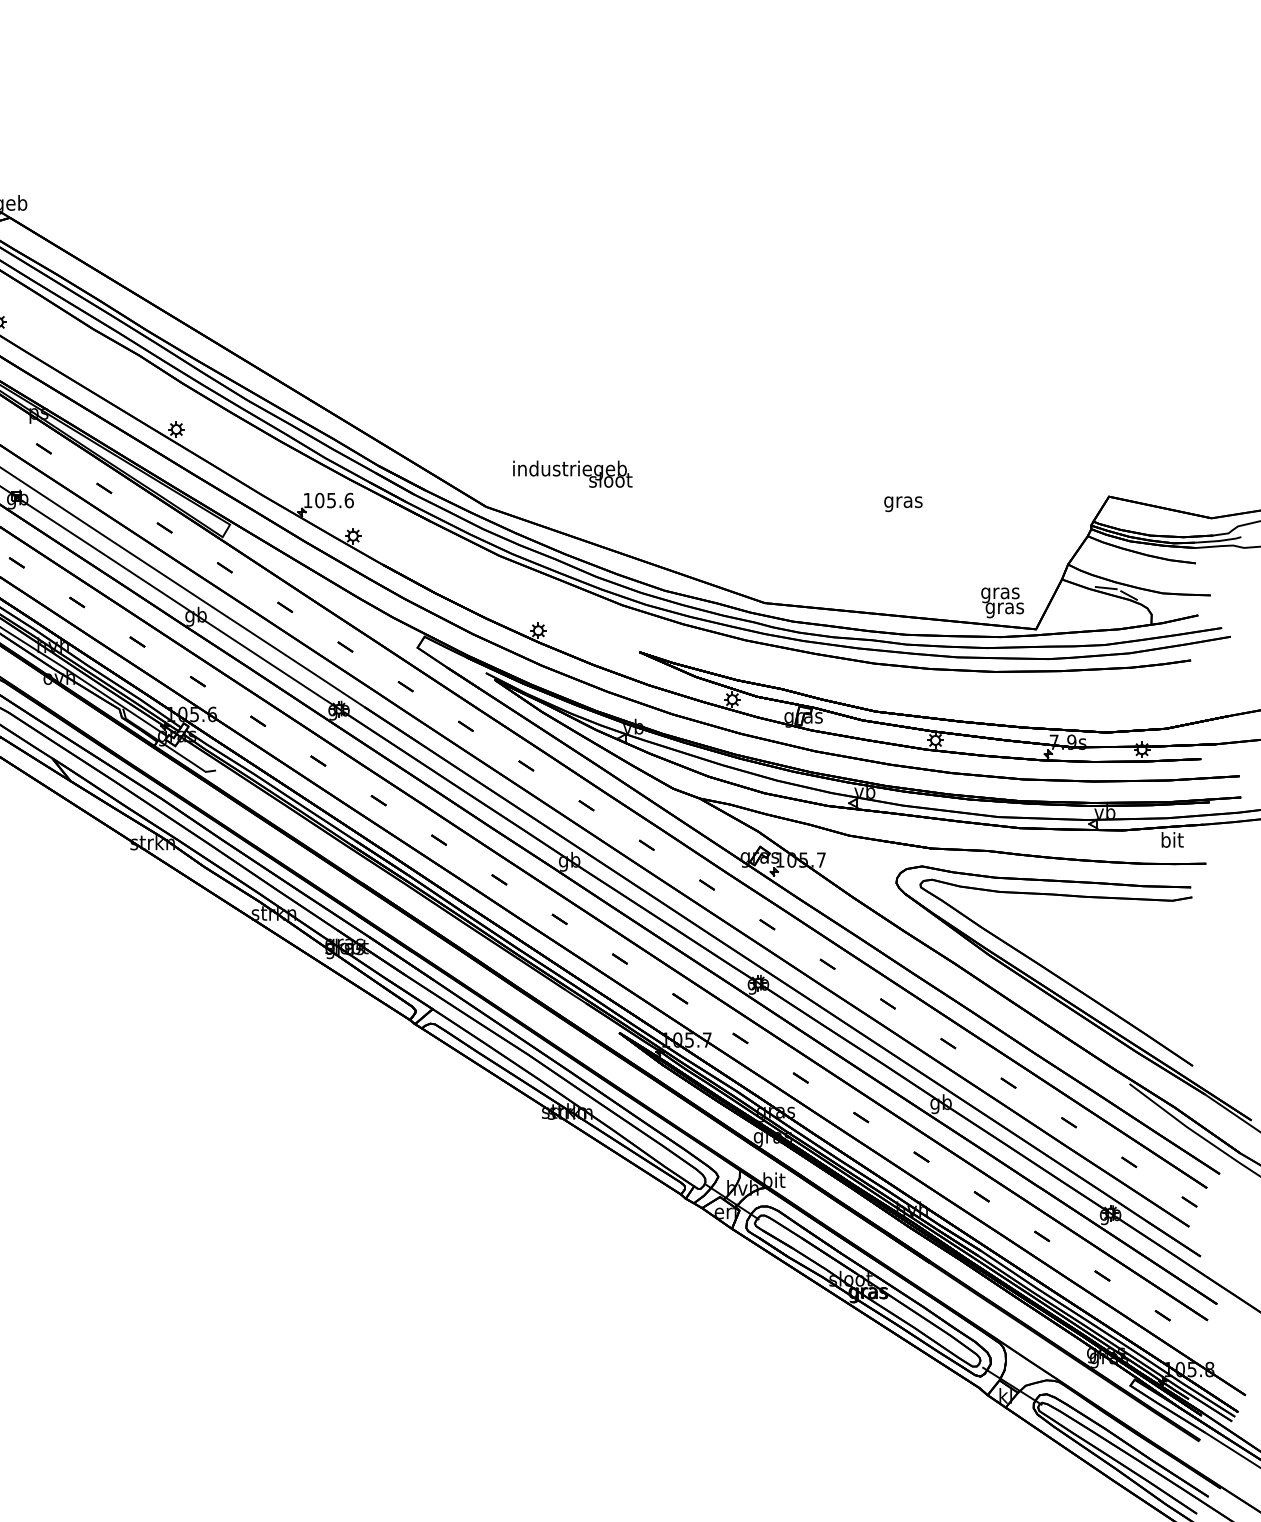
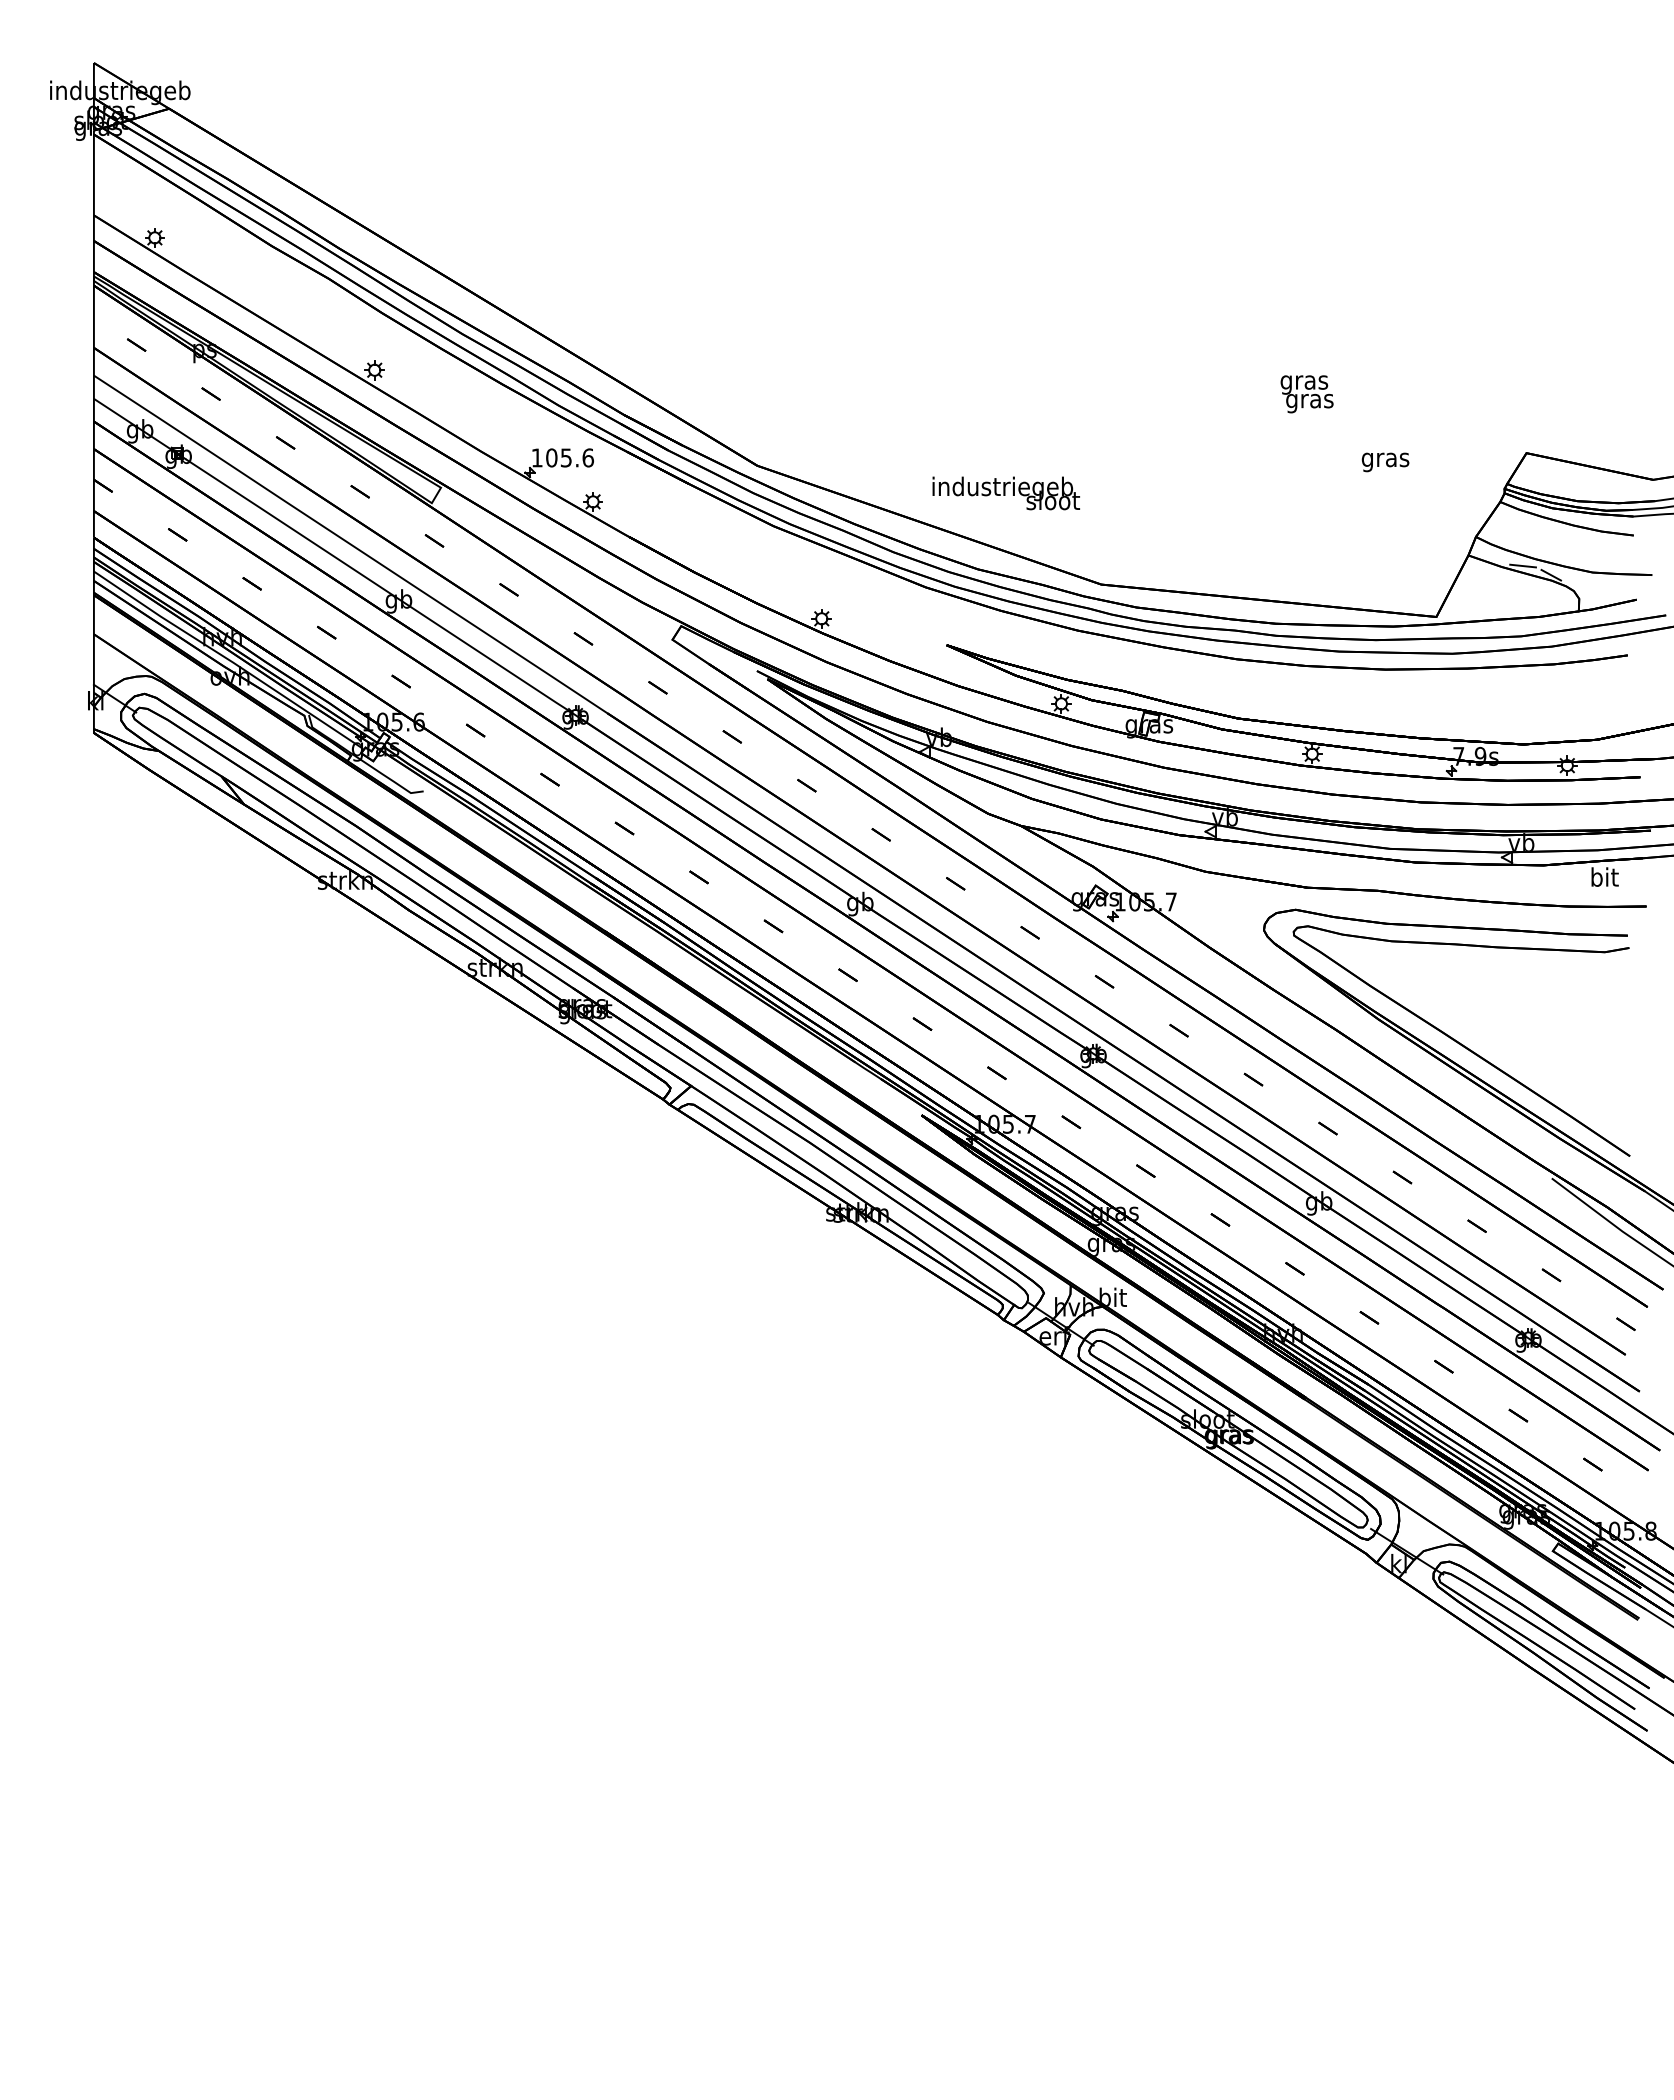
text: (572, 474) -> (1005, 493), moved
text: (903, 504) -> (1385, 462), moved
text: (1002, 603) -> (1306, 394), moved

